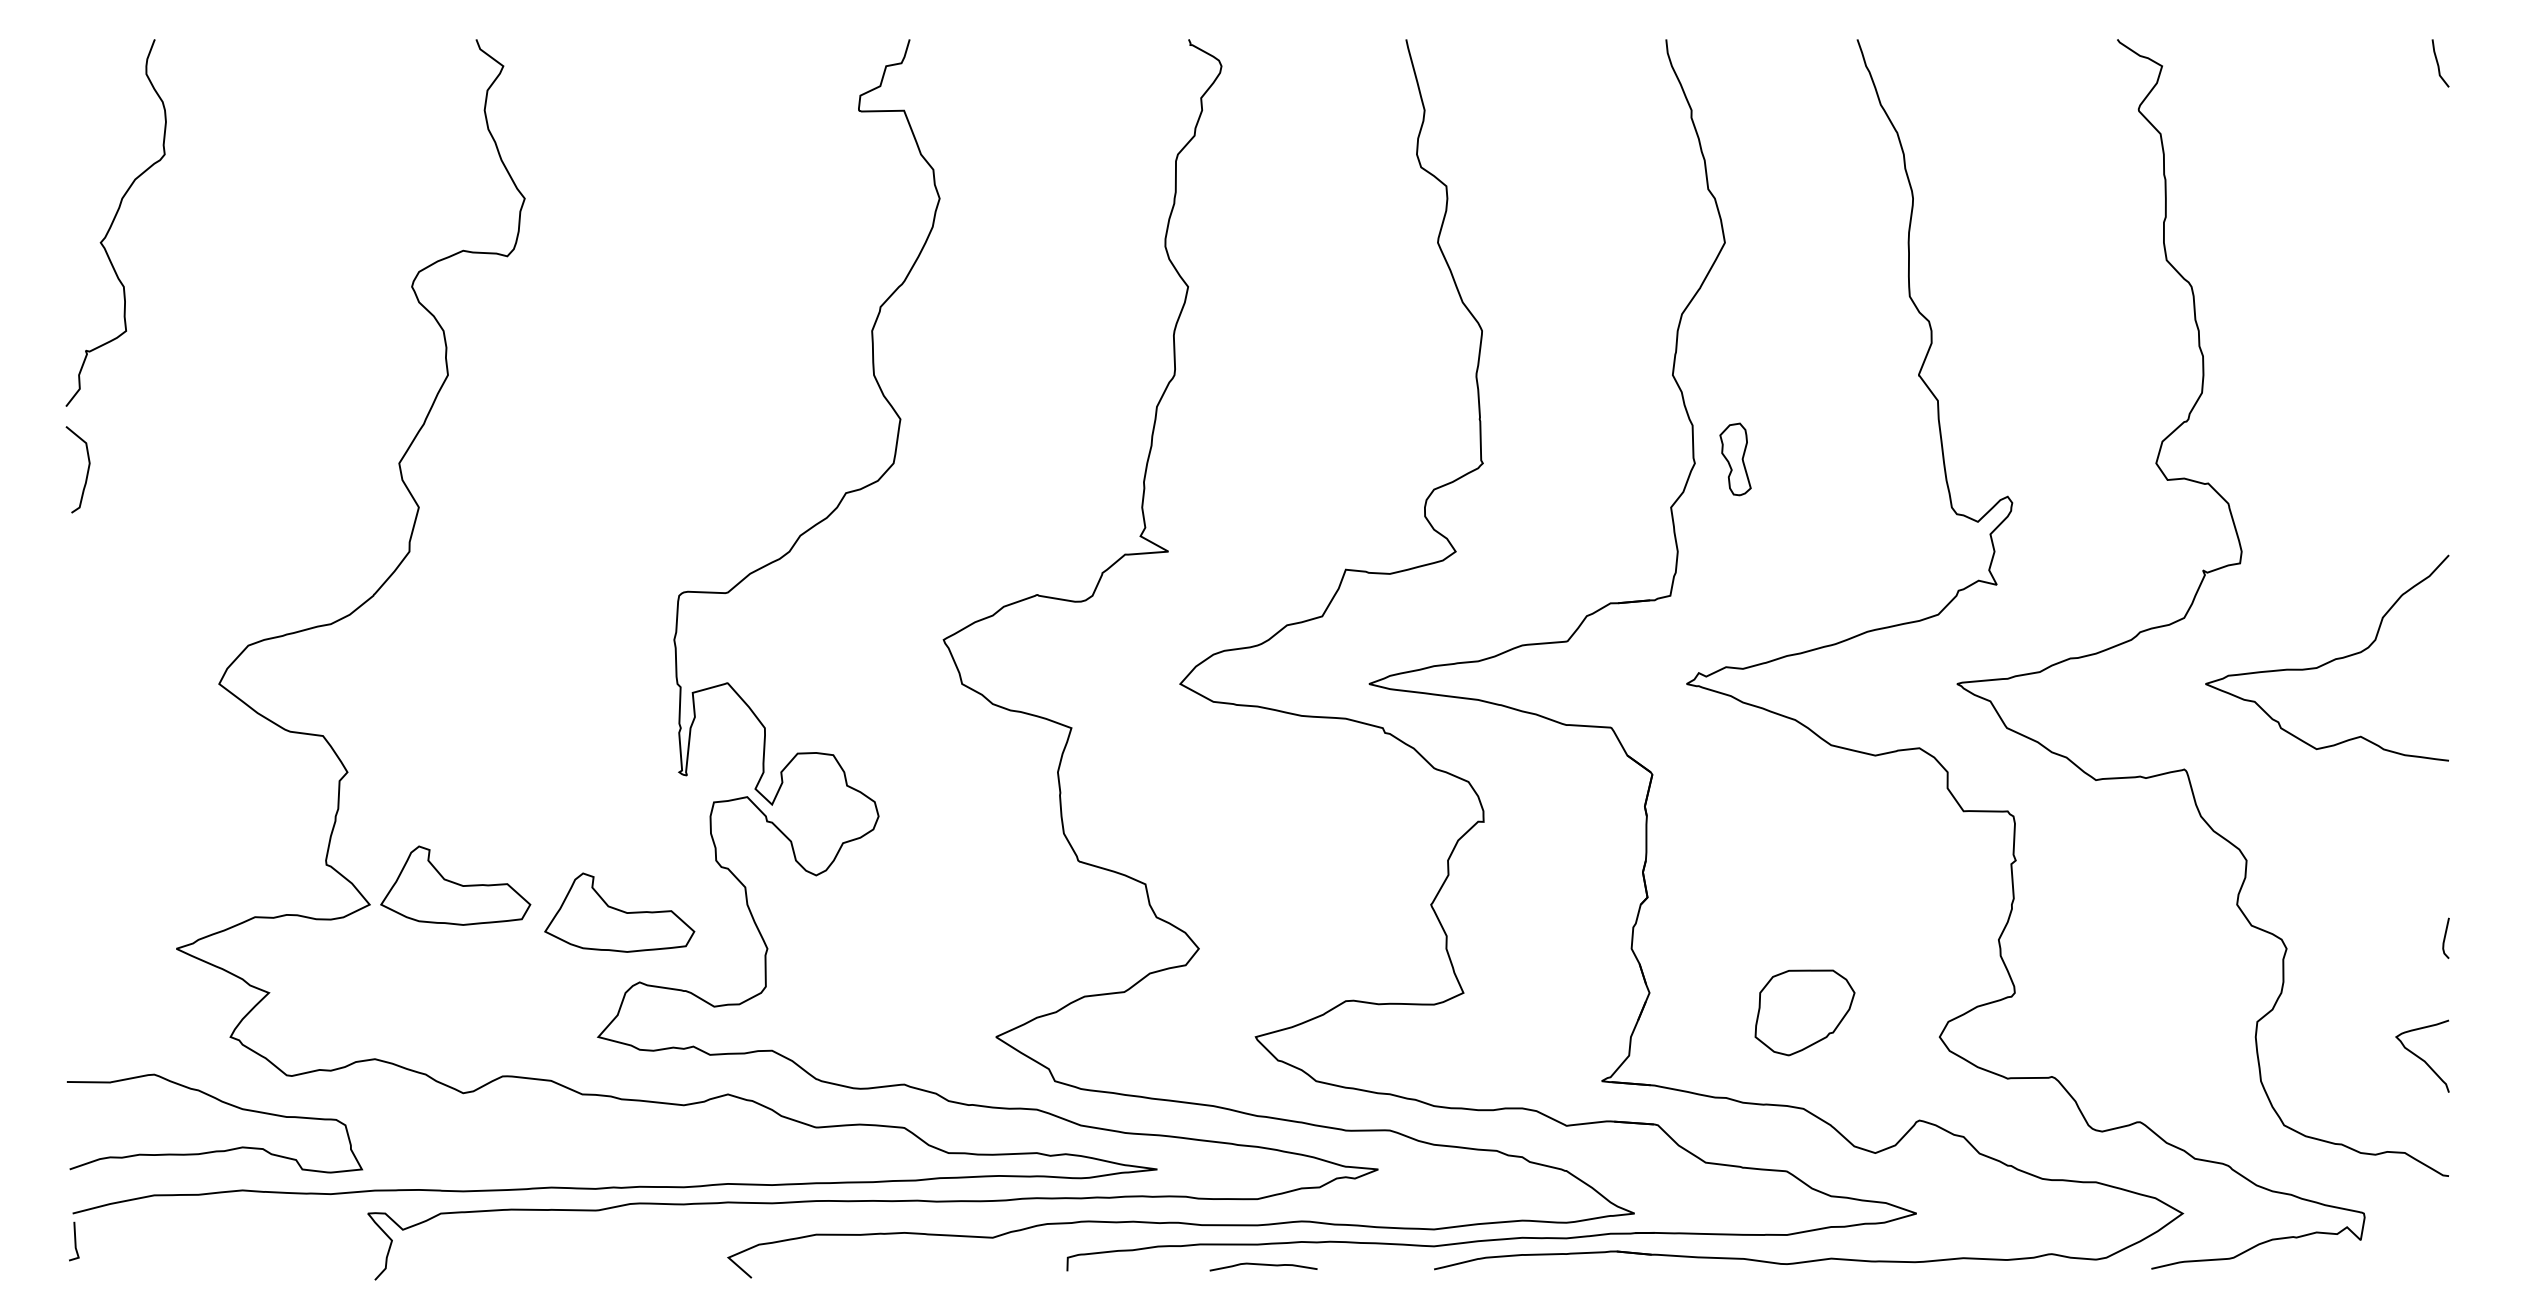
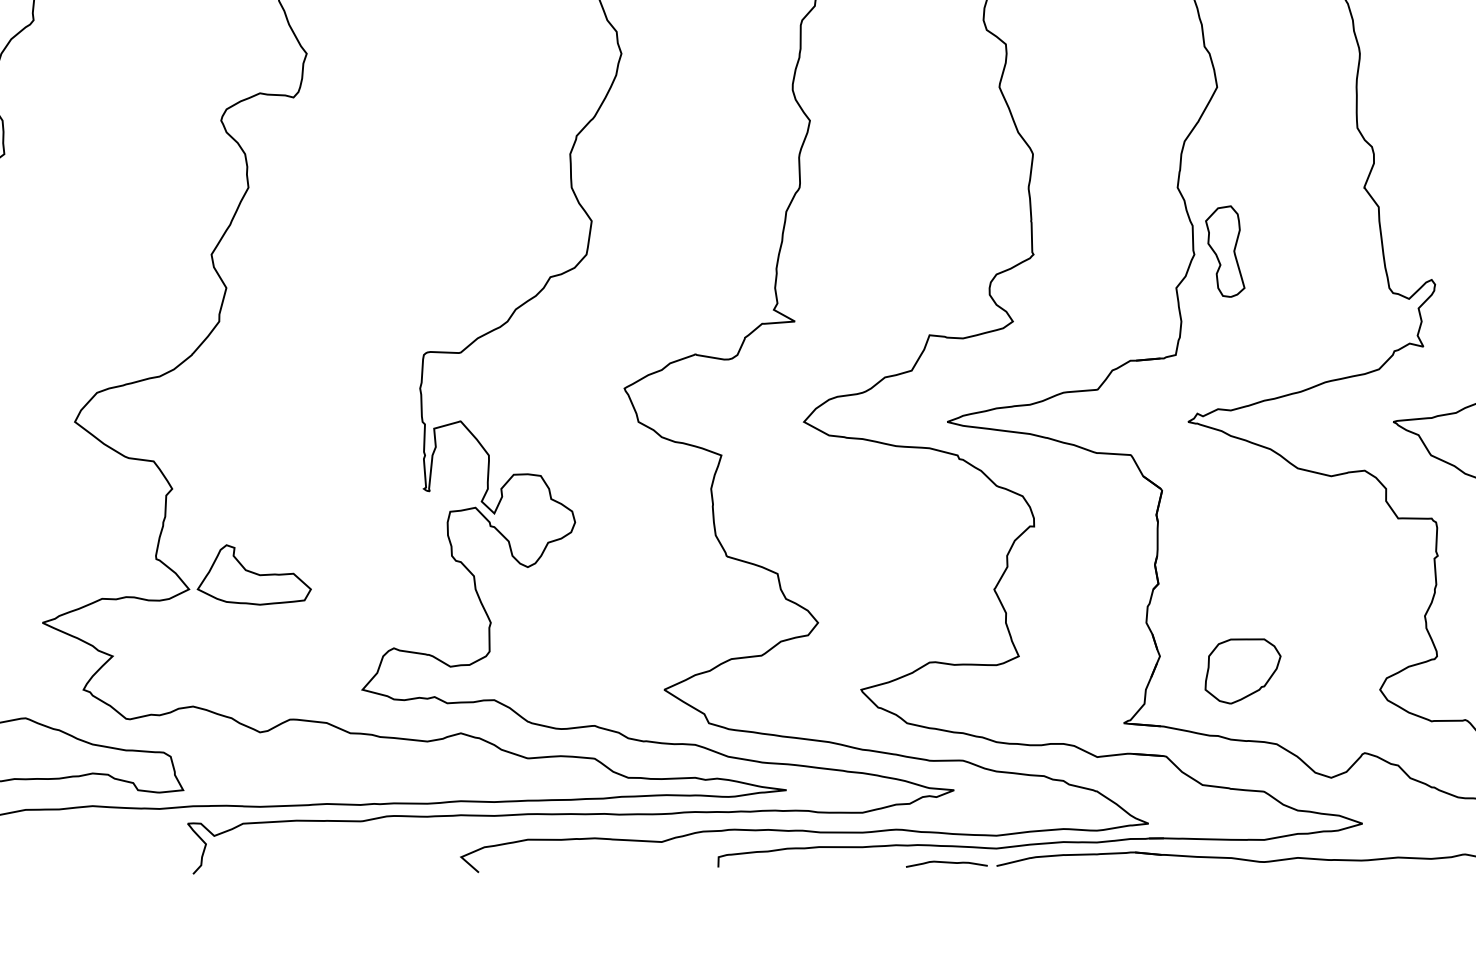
part: (1735, 459) -> (1225, 251), size x1.67
part: (619, 912) -> (378, 595), removed
part: (1804, 1012) -> (1242, 671), moved
curve: (1263, 1265) -> (946, 863), moved

